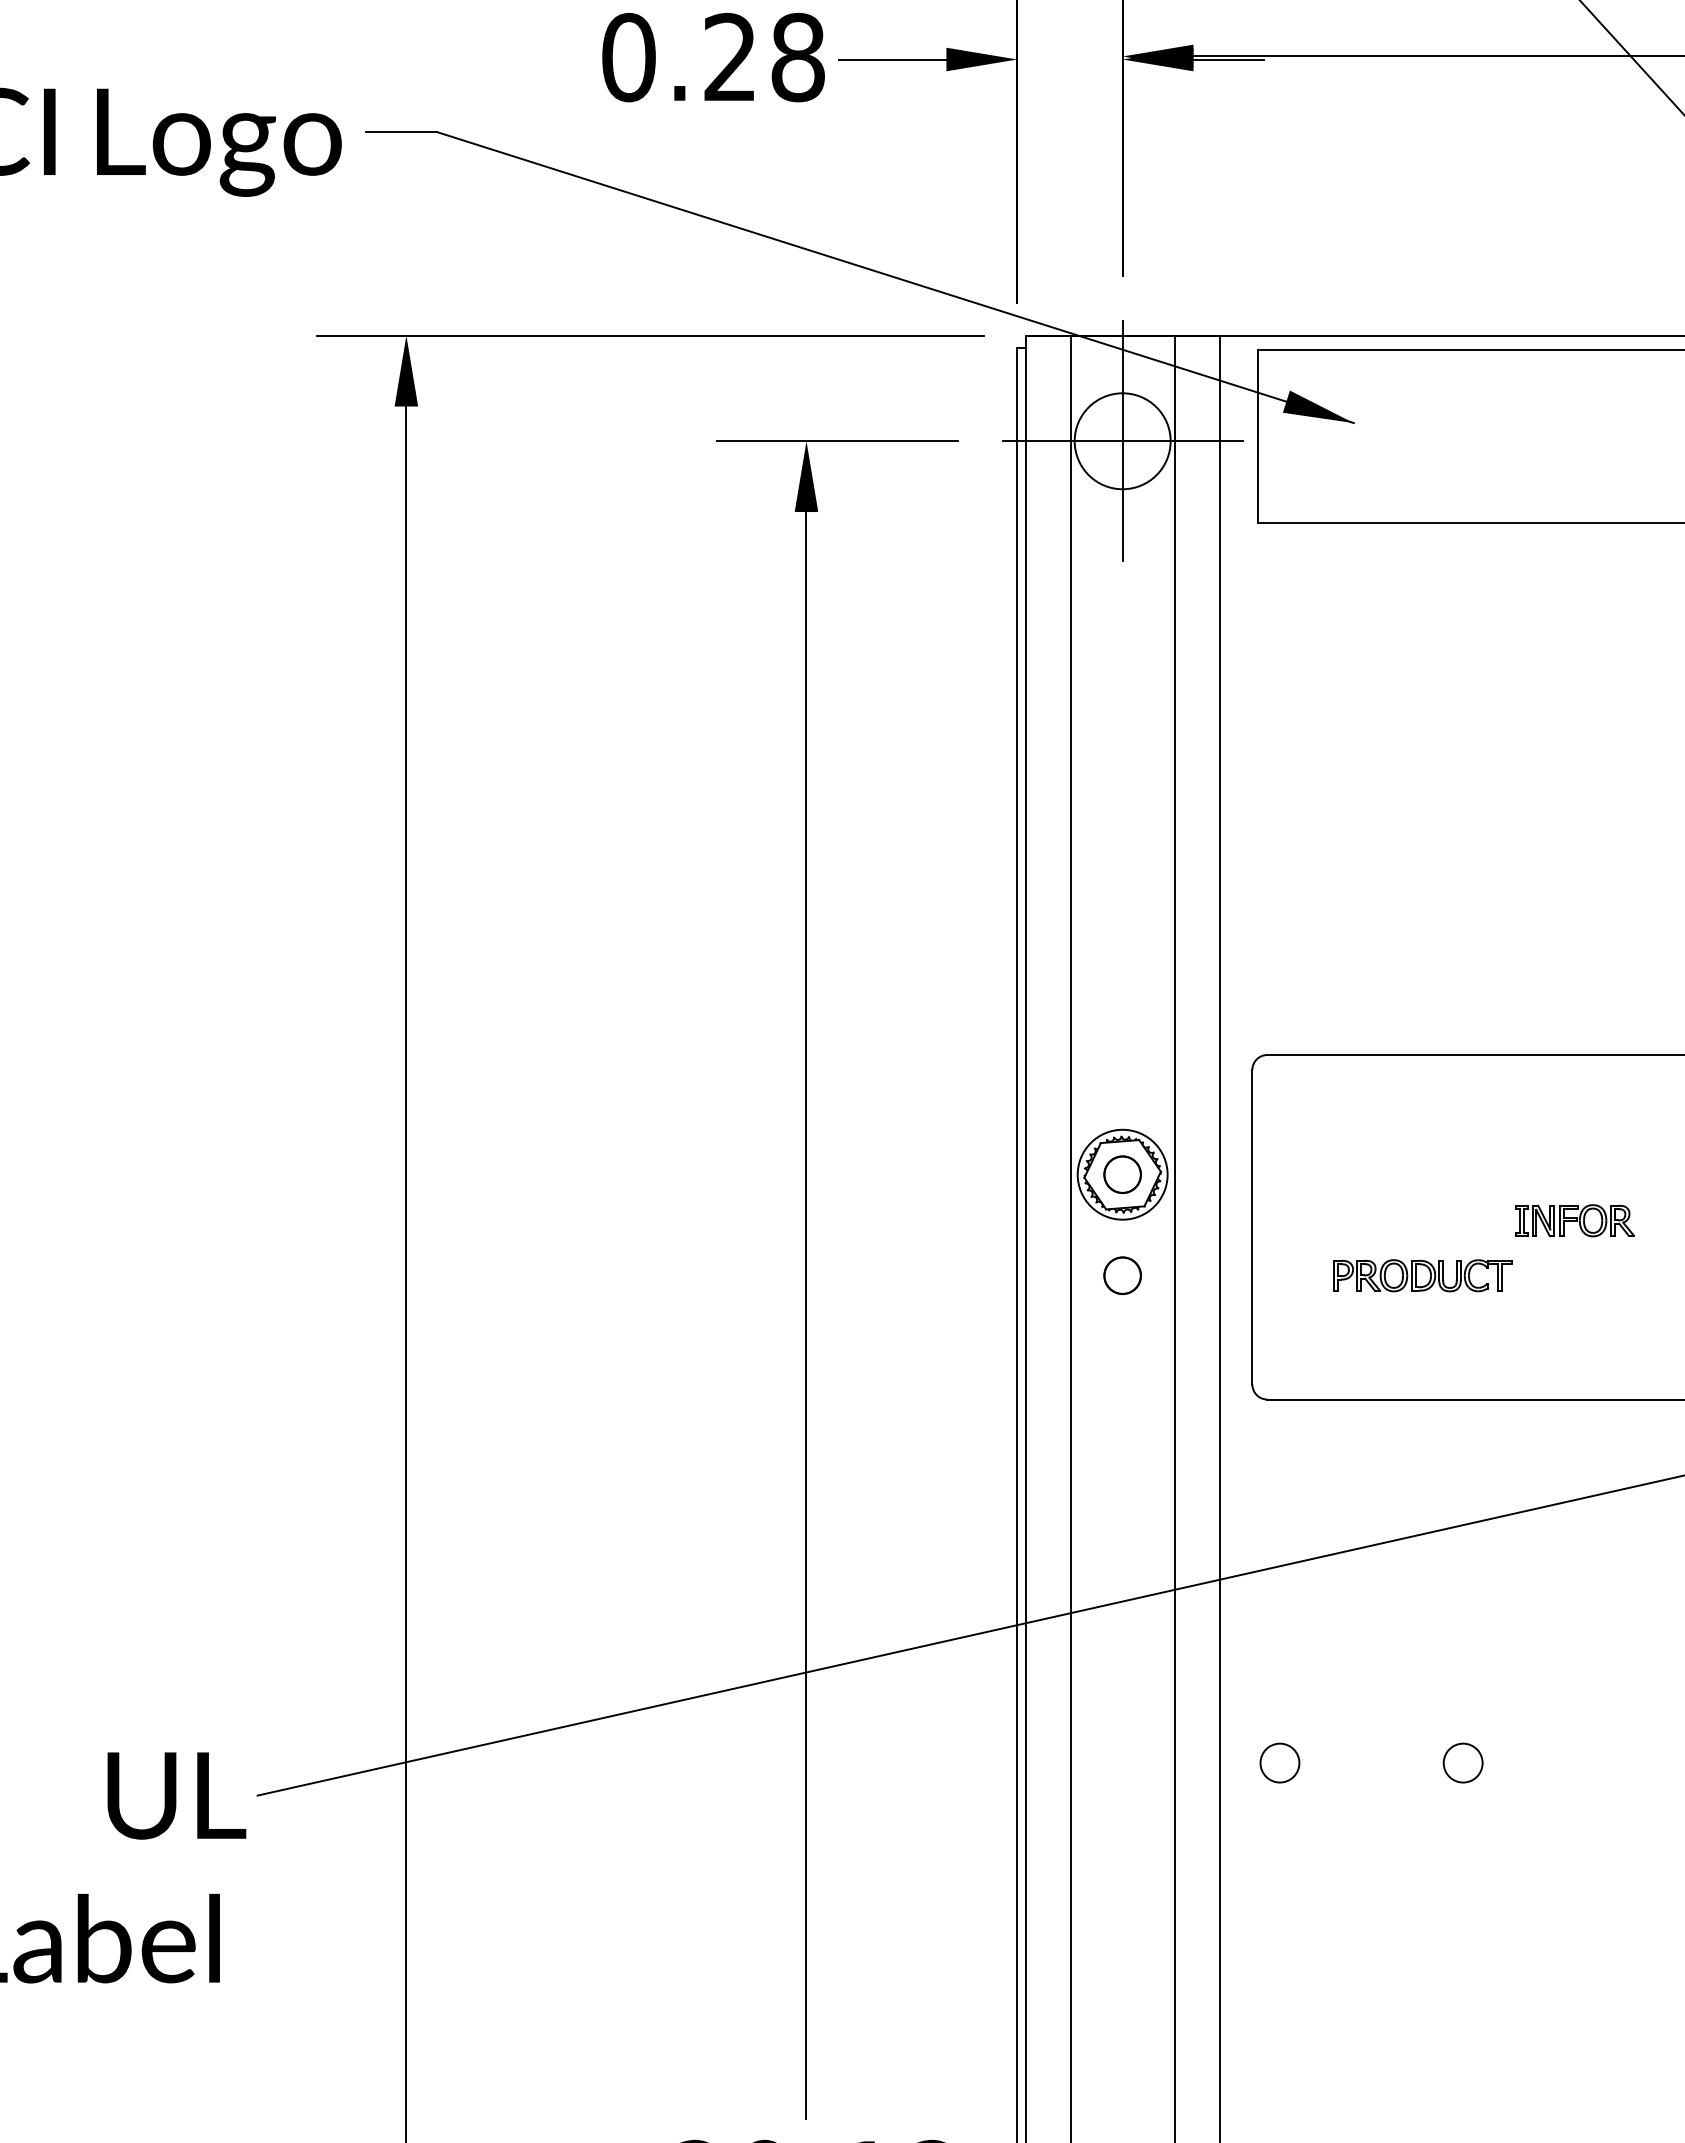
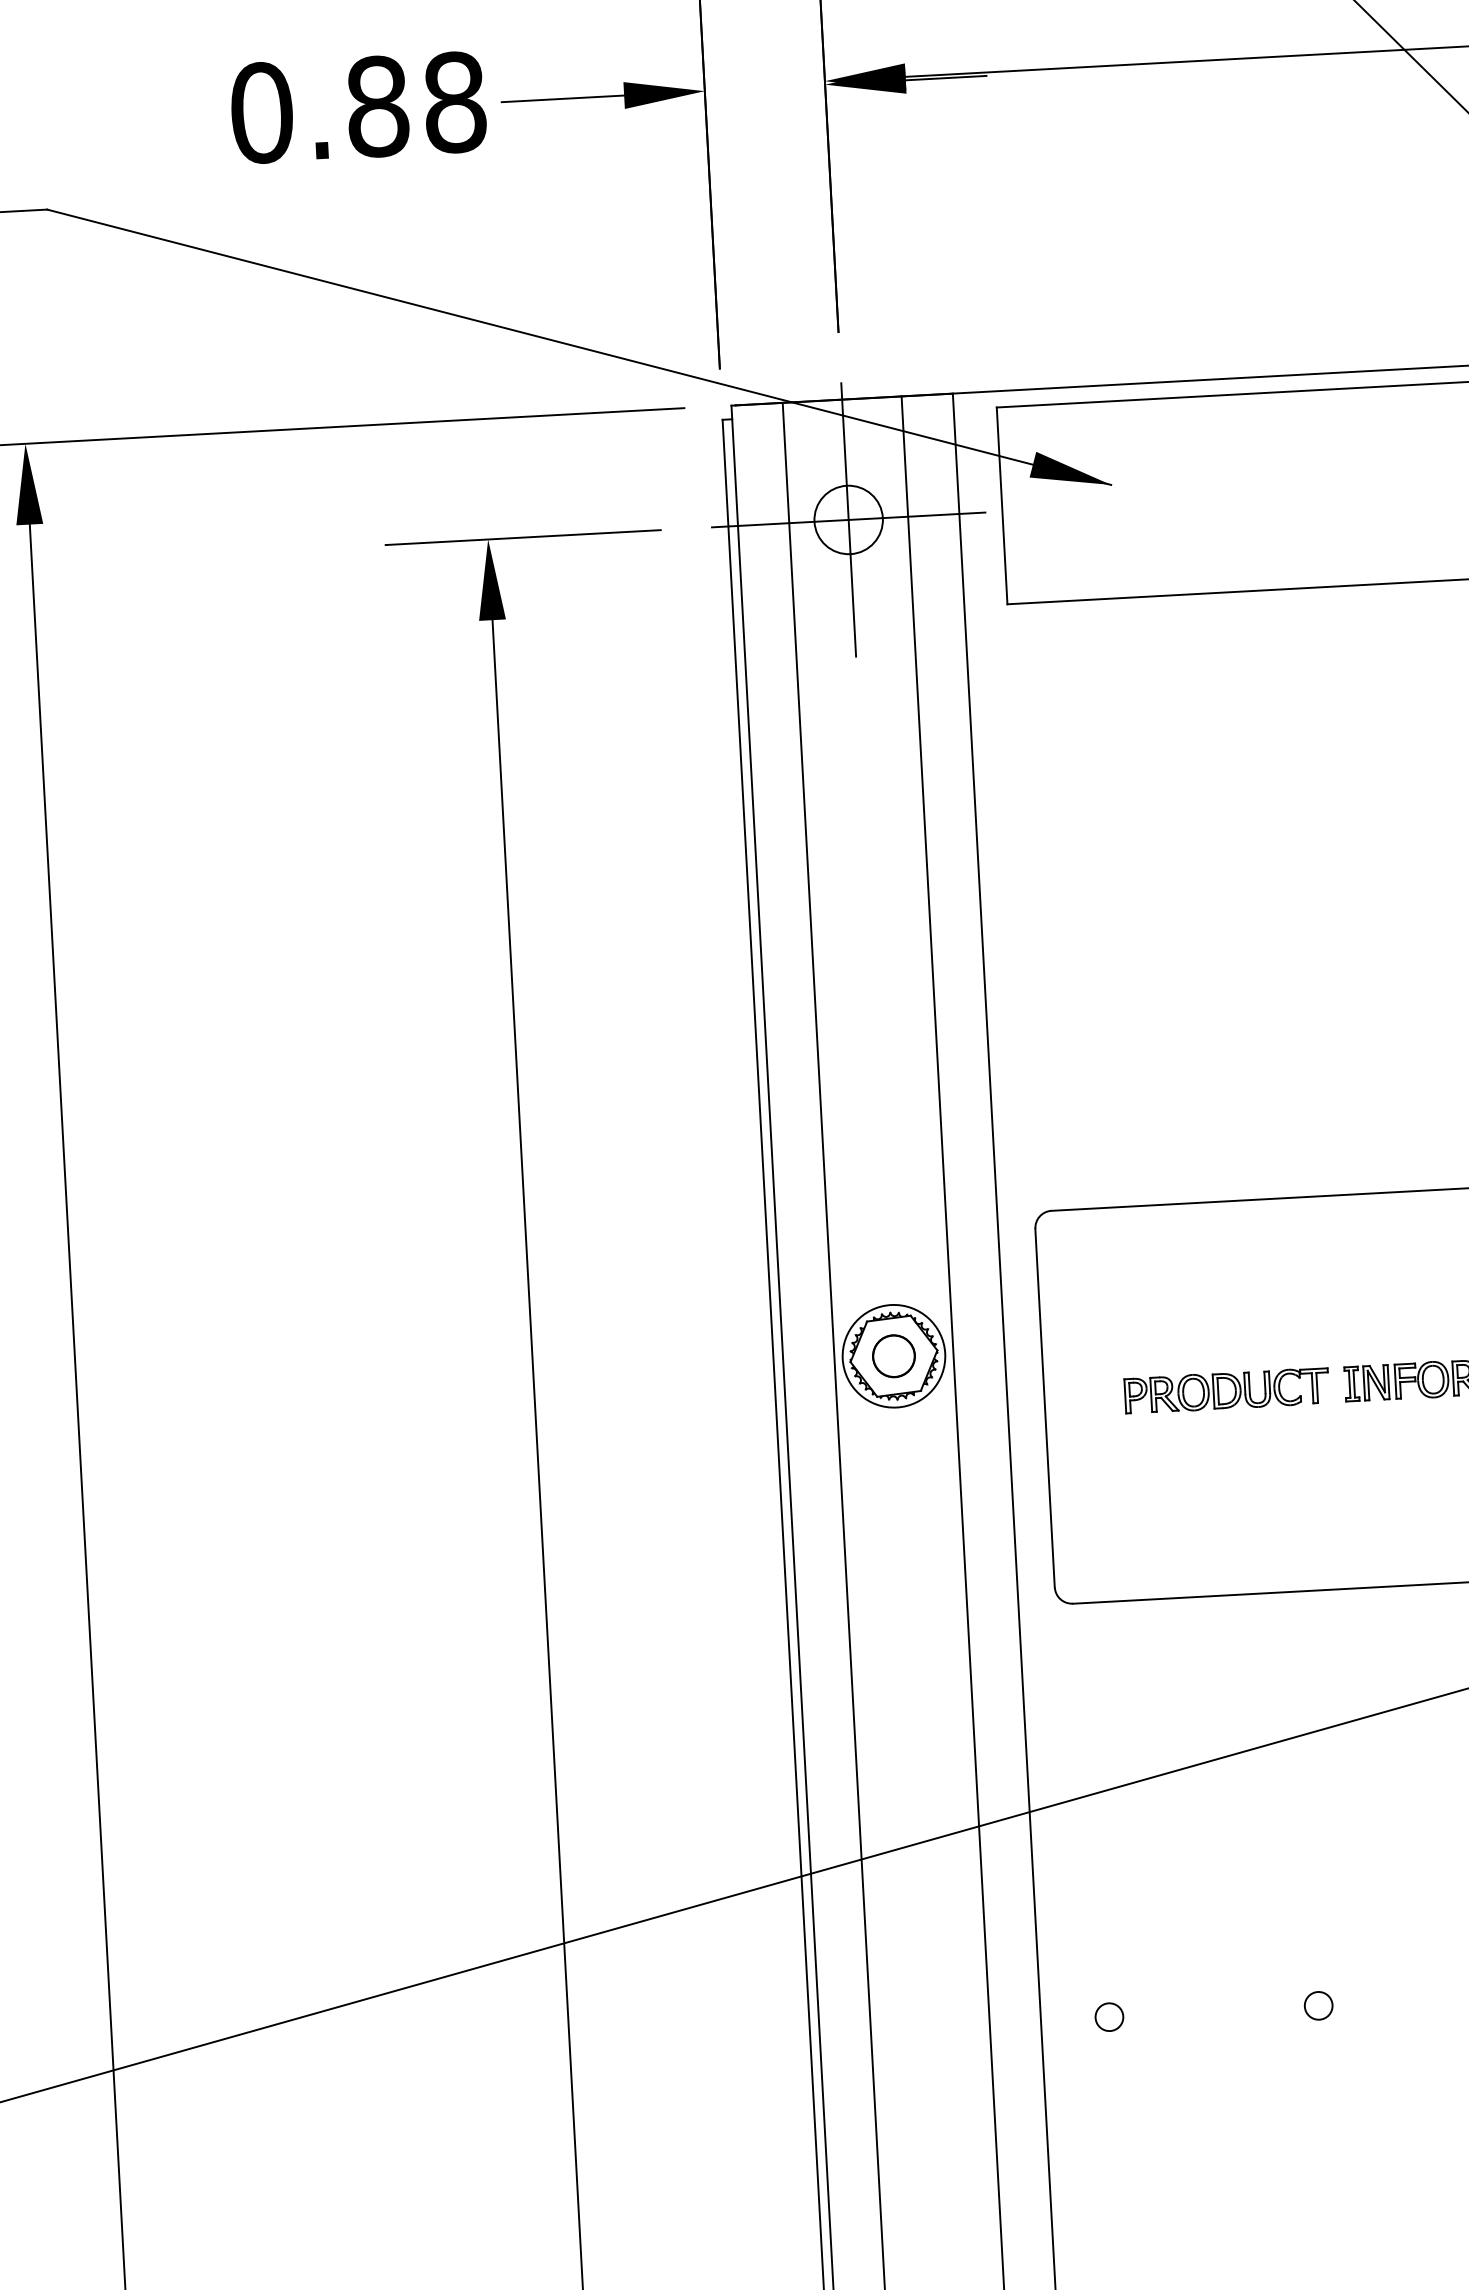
text: (730, 57) -> (377, 106), 0.28 -> 0.88
circle: (1122, 441) -> (848, 520), size x0.62
circle: (1122, 1275) -> (900, 1471), removed
part: (1422, 1275) -> (1226, 1390), moved
circle: (1279, 1762) -> (1109, 2016), size x0.62
circle: (1463, 1762) -> (1318, 2005), size x0.62

